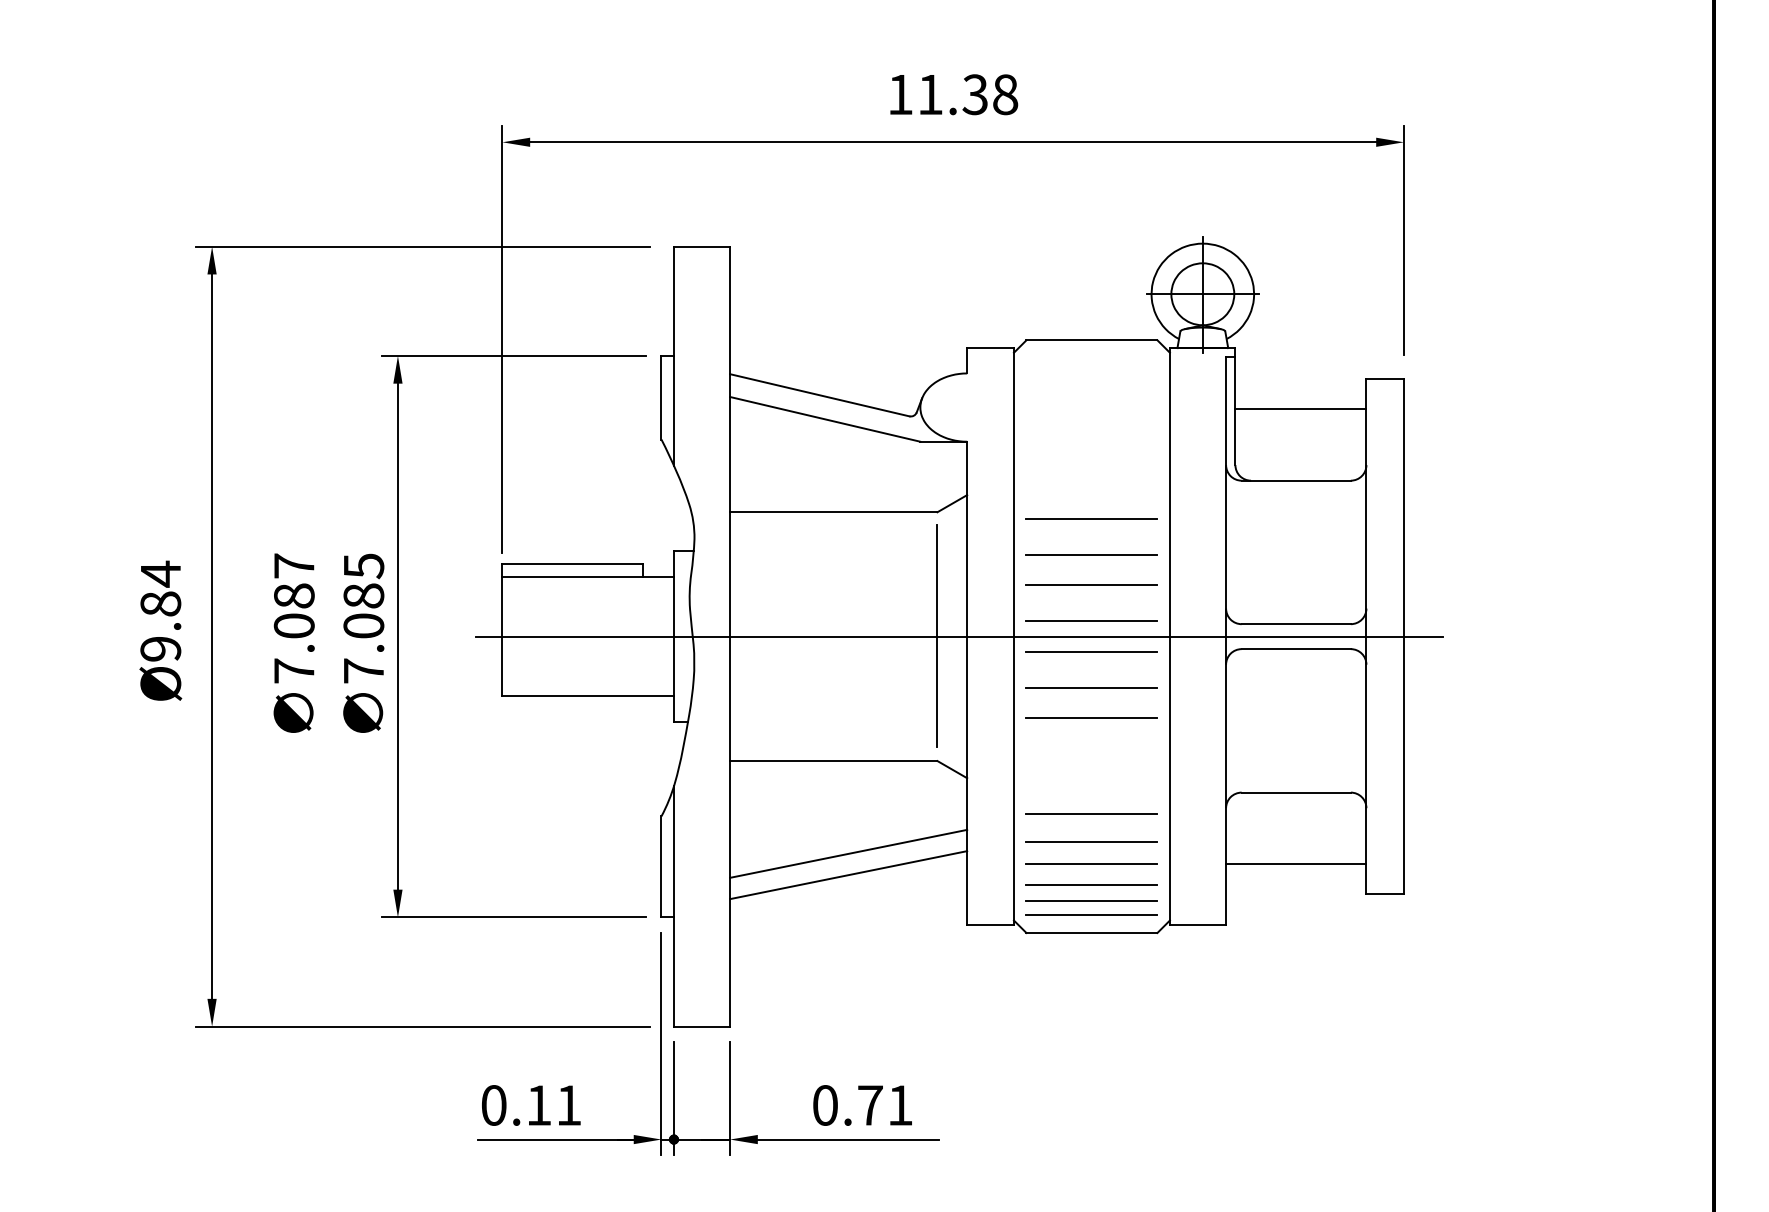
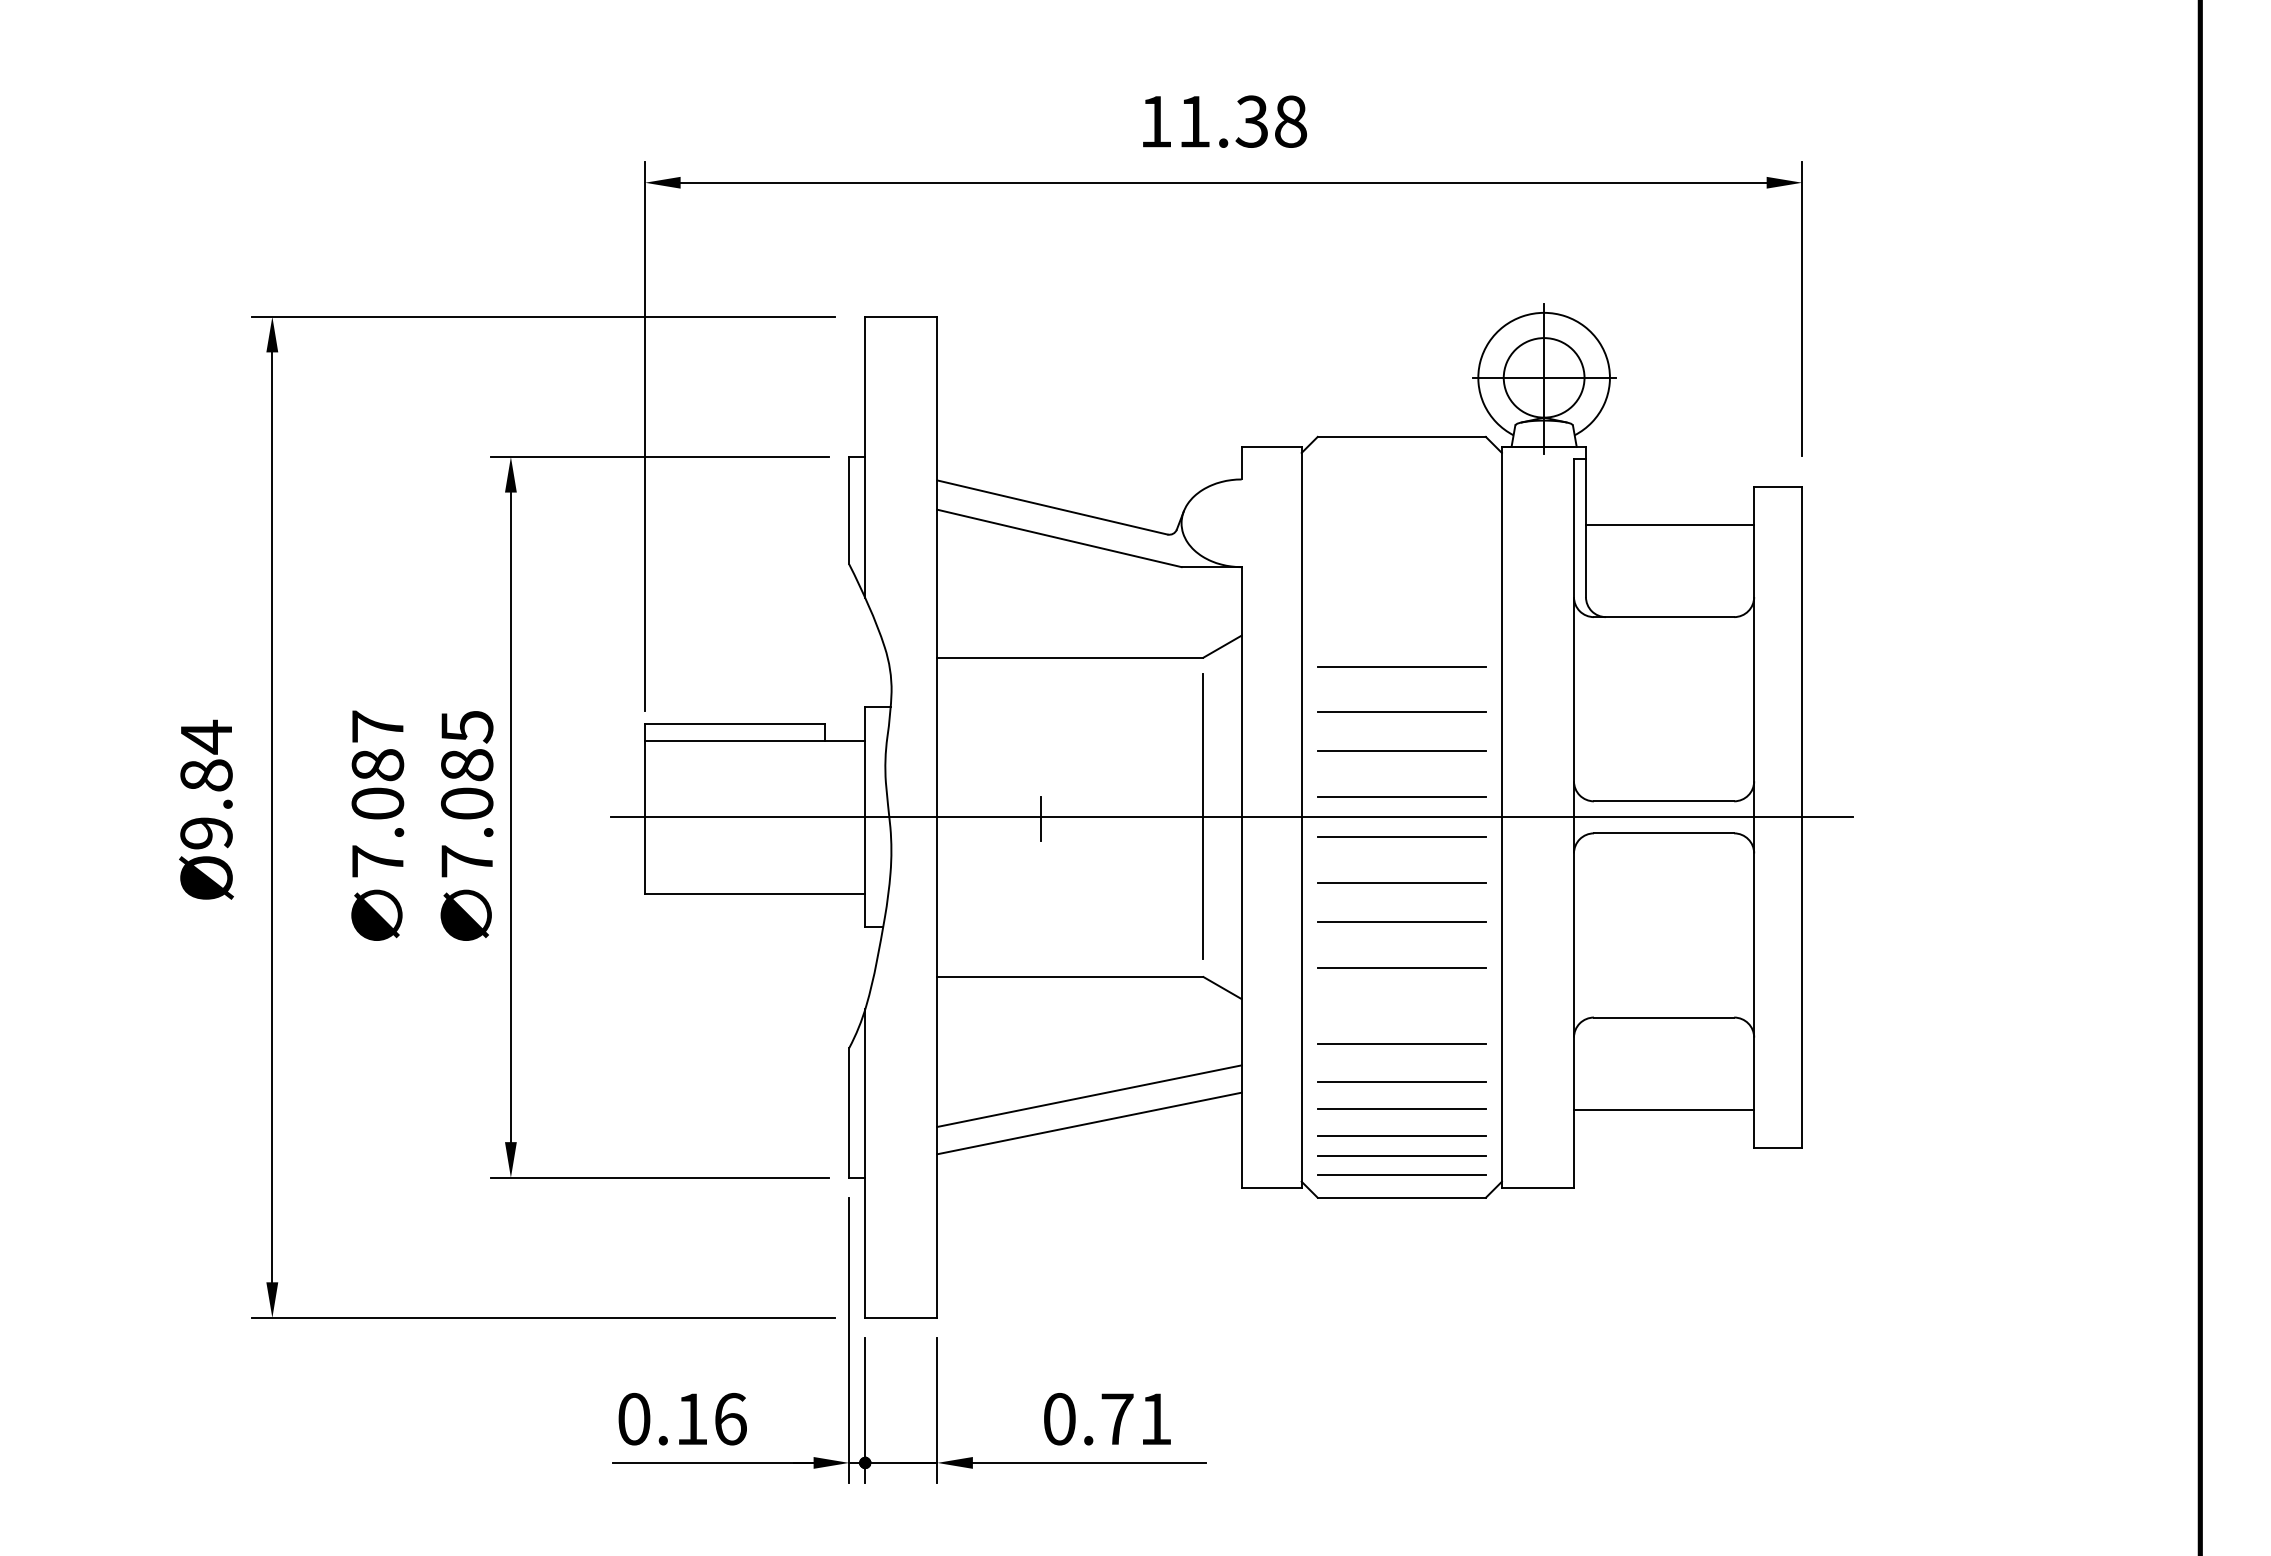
line: (811, 637) -> (1041, 818), added
line: (1091, 753) -> (1401, 967), added
text: (569, 1105) -> (730, 1419), 0.11 -> 0.16

